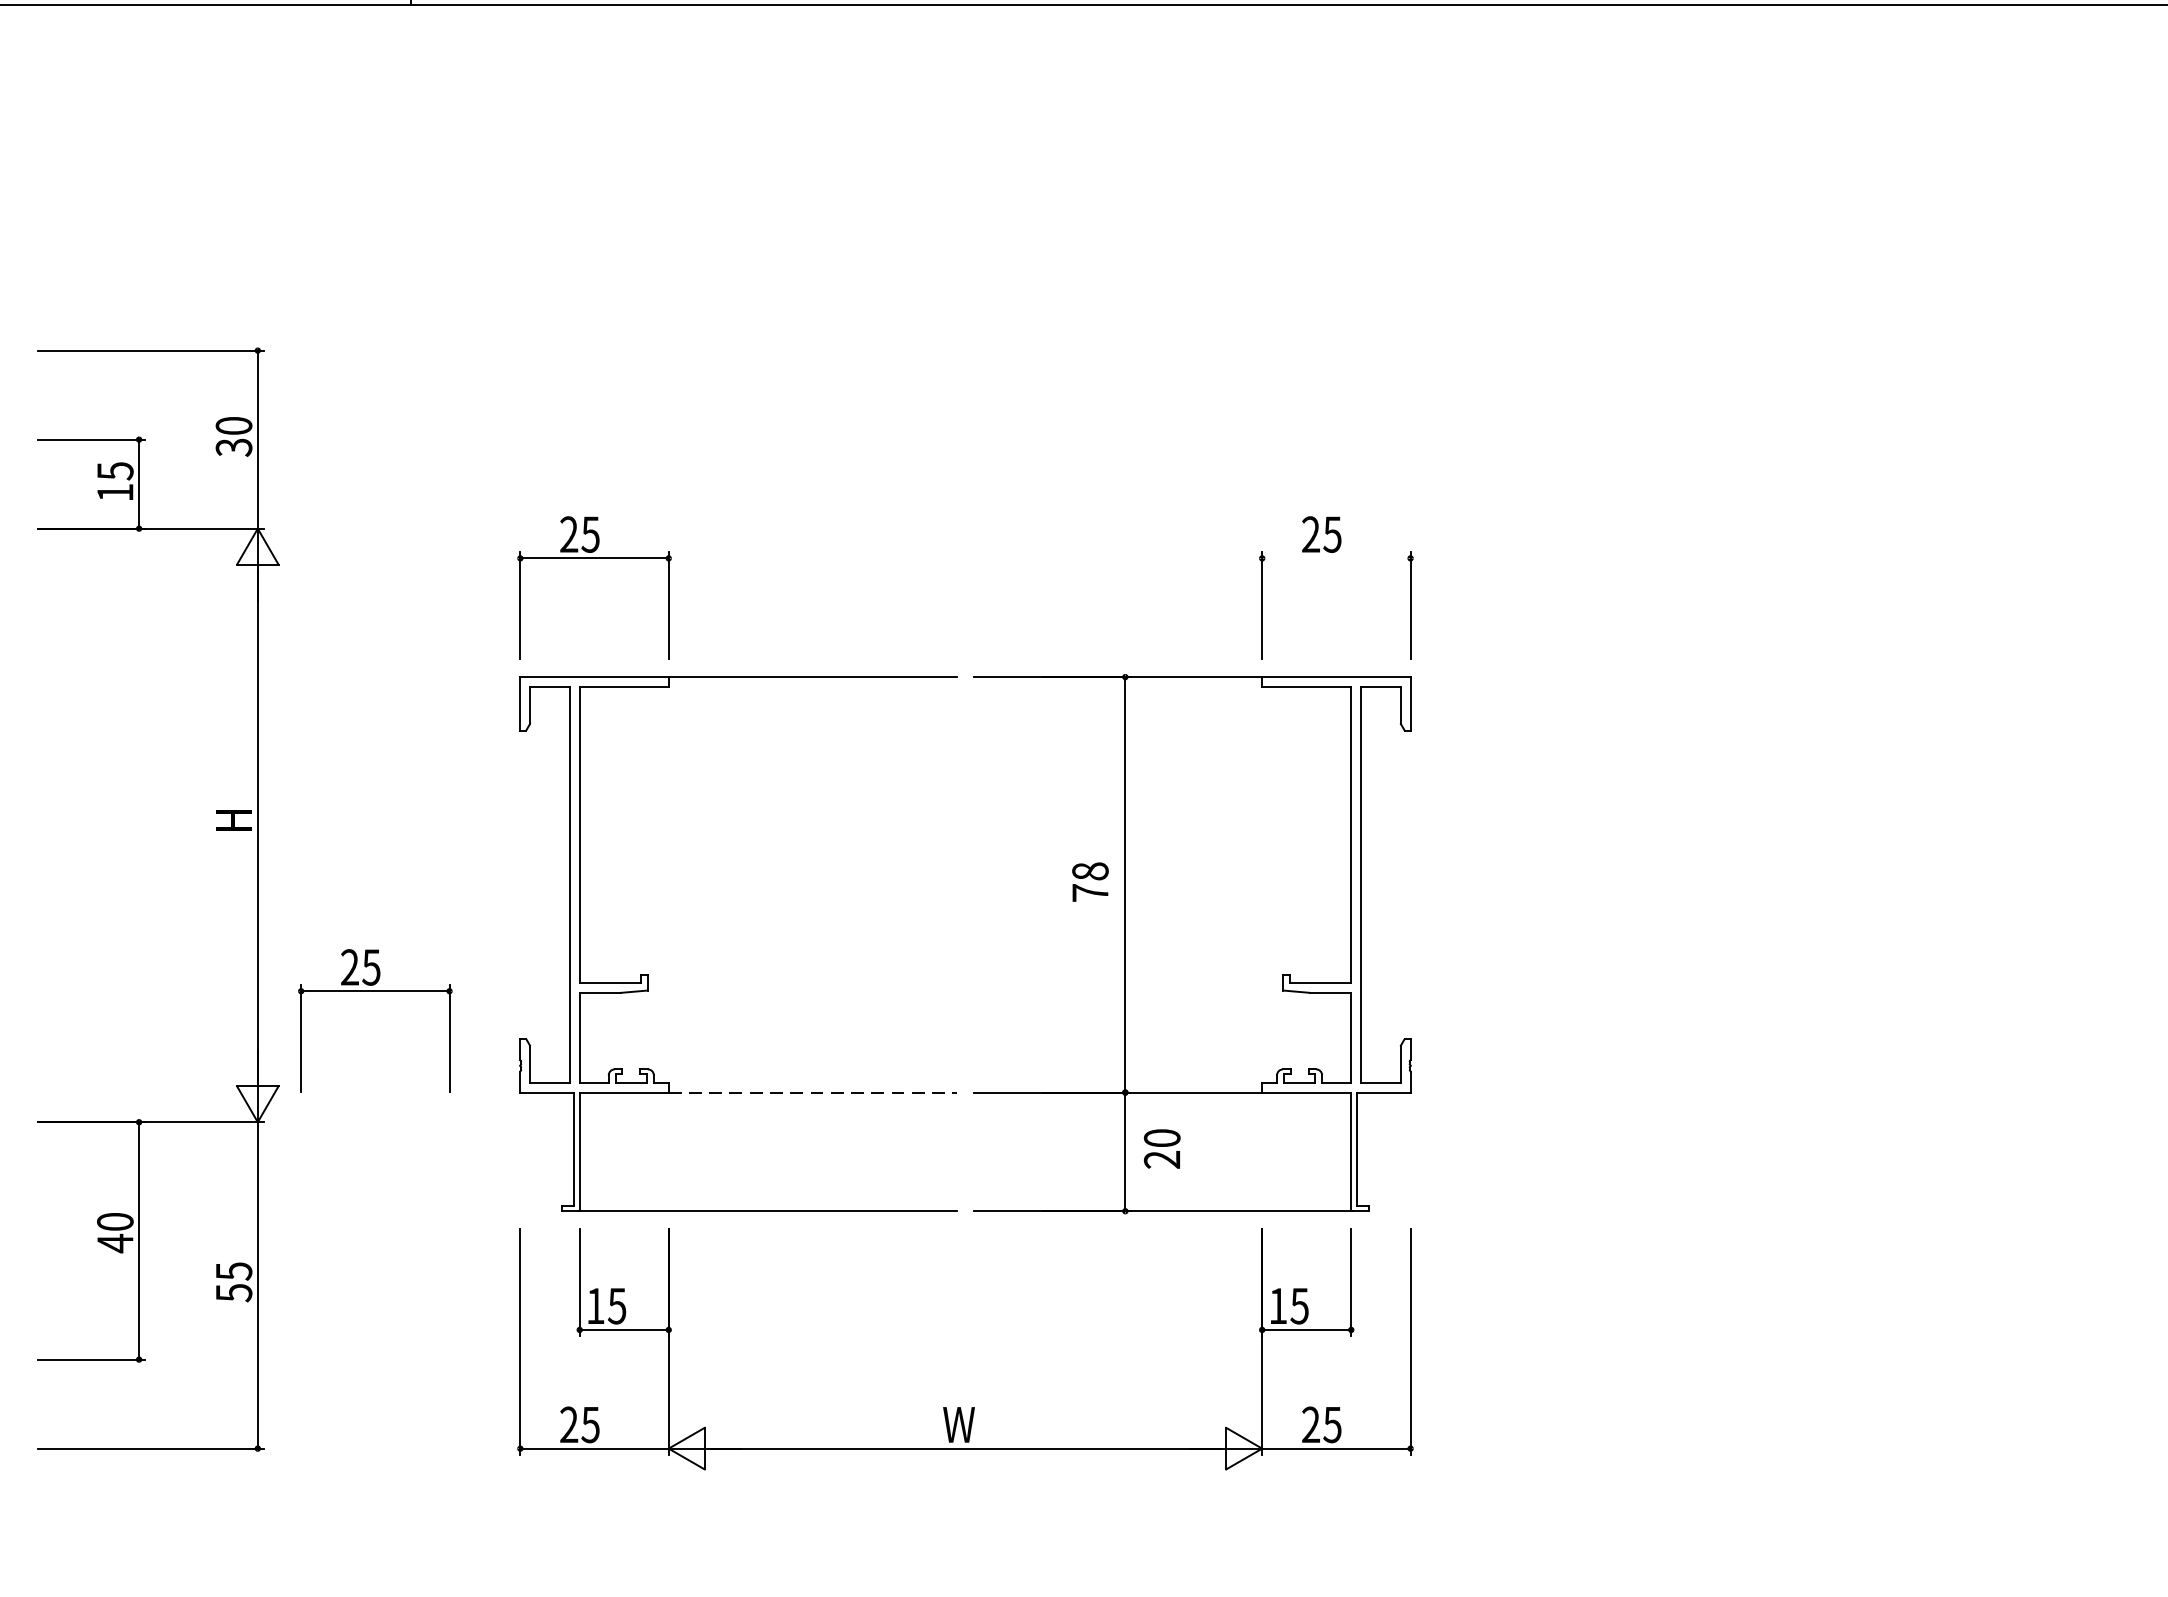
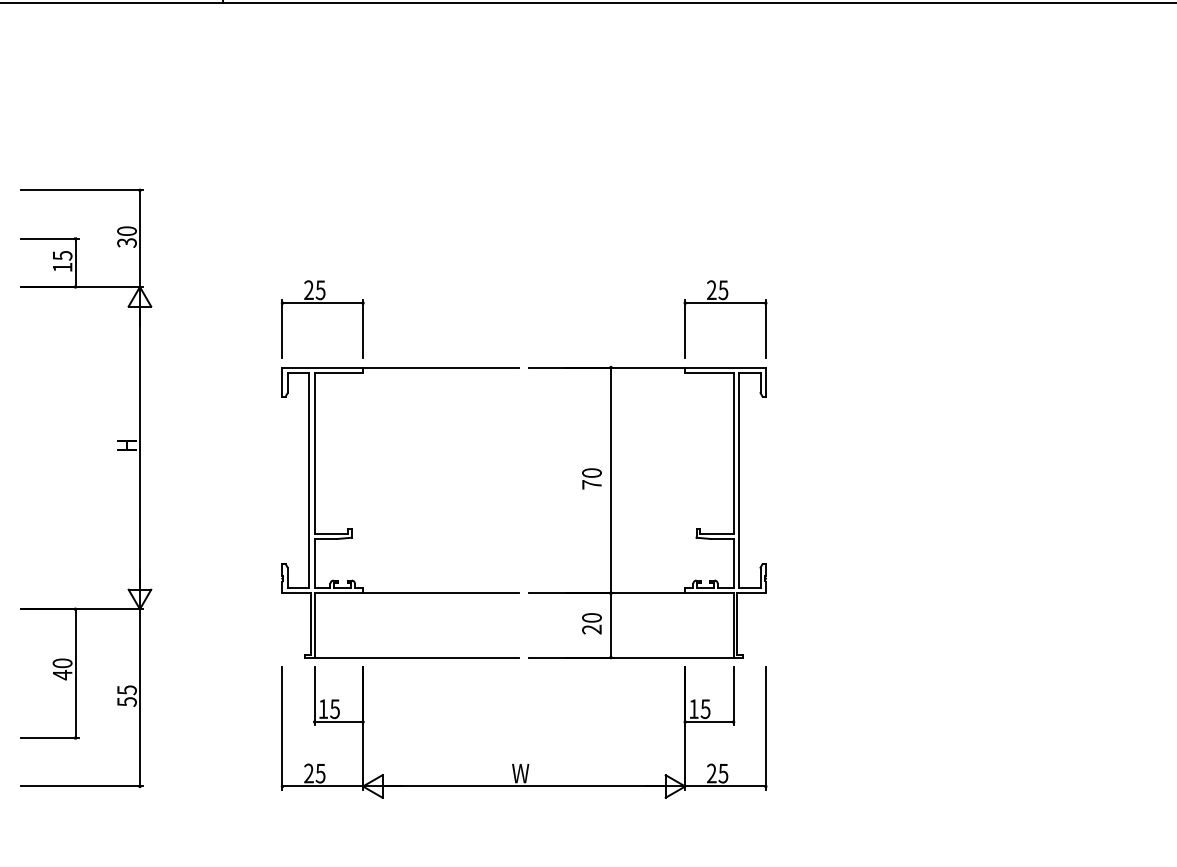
line: (1336, 559) -> (725, 303), added
text: (1089, 870) -> (591, 472), 78 -> 70
part: (374, 991) -> (203, 538), removed
line: (813, 1093) -> (441, 593), dashed -> solid
text: (1161, 1148) -> (591, 623), moved

